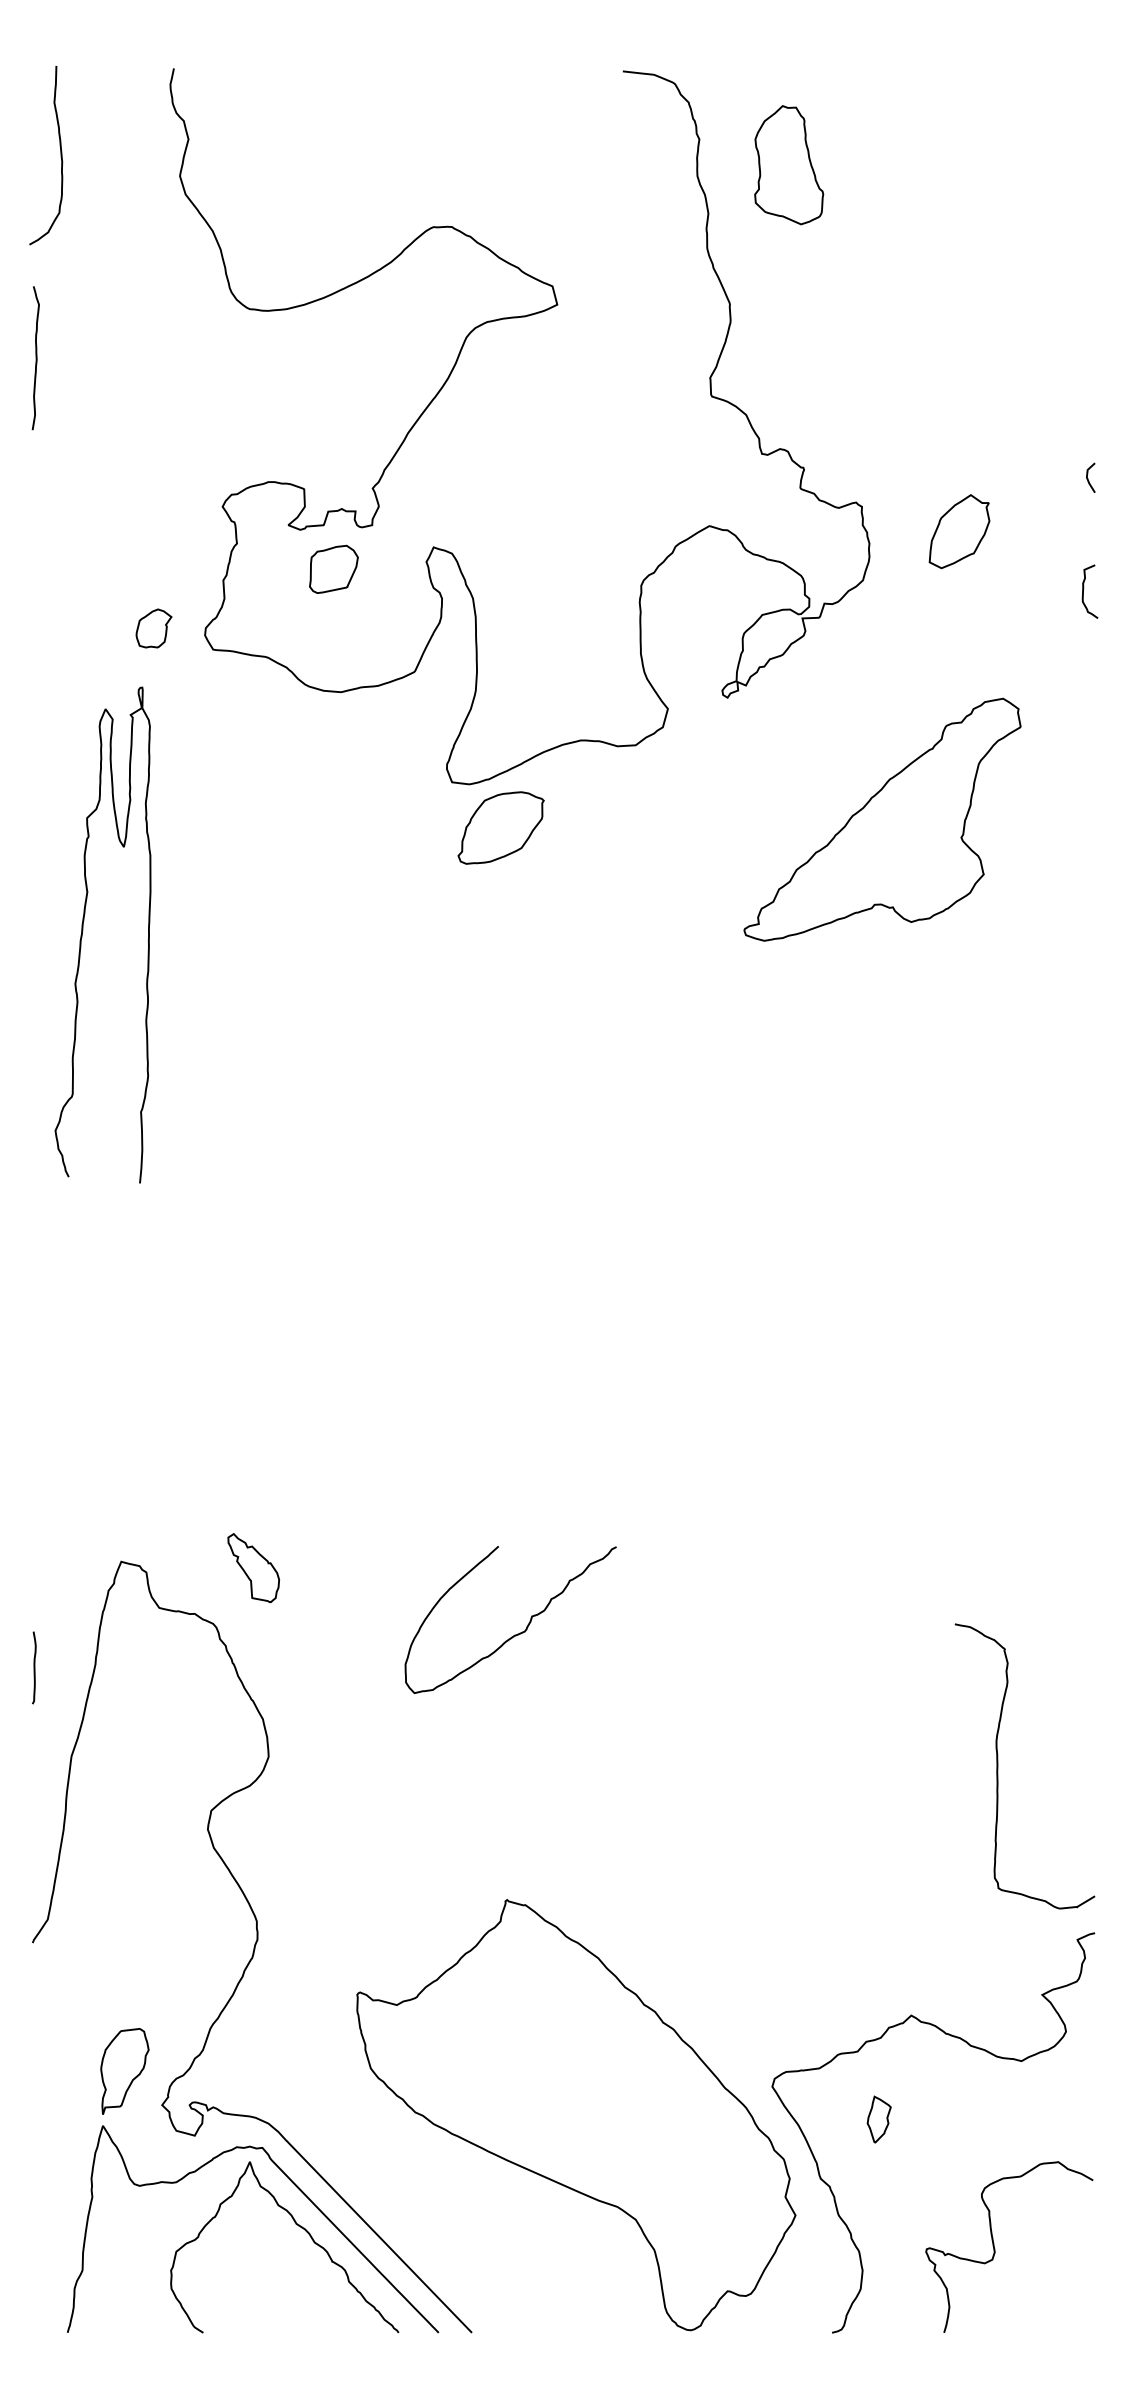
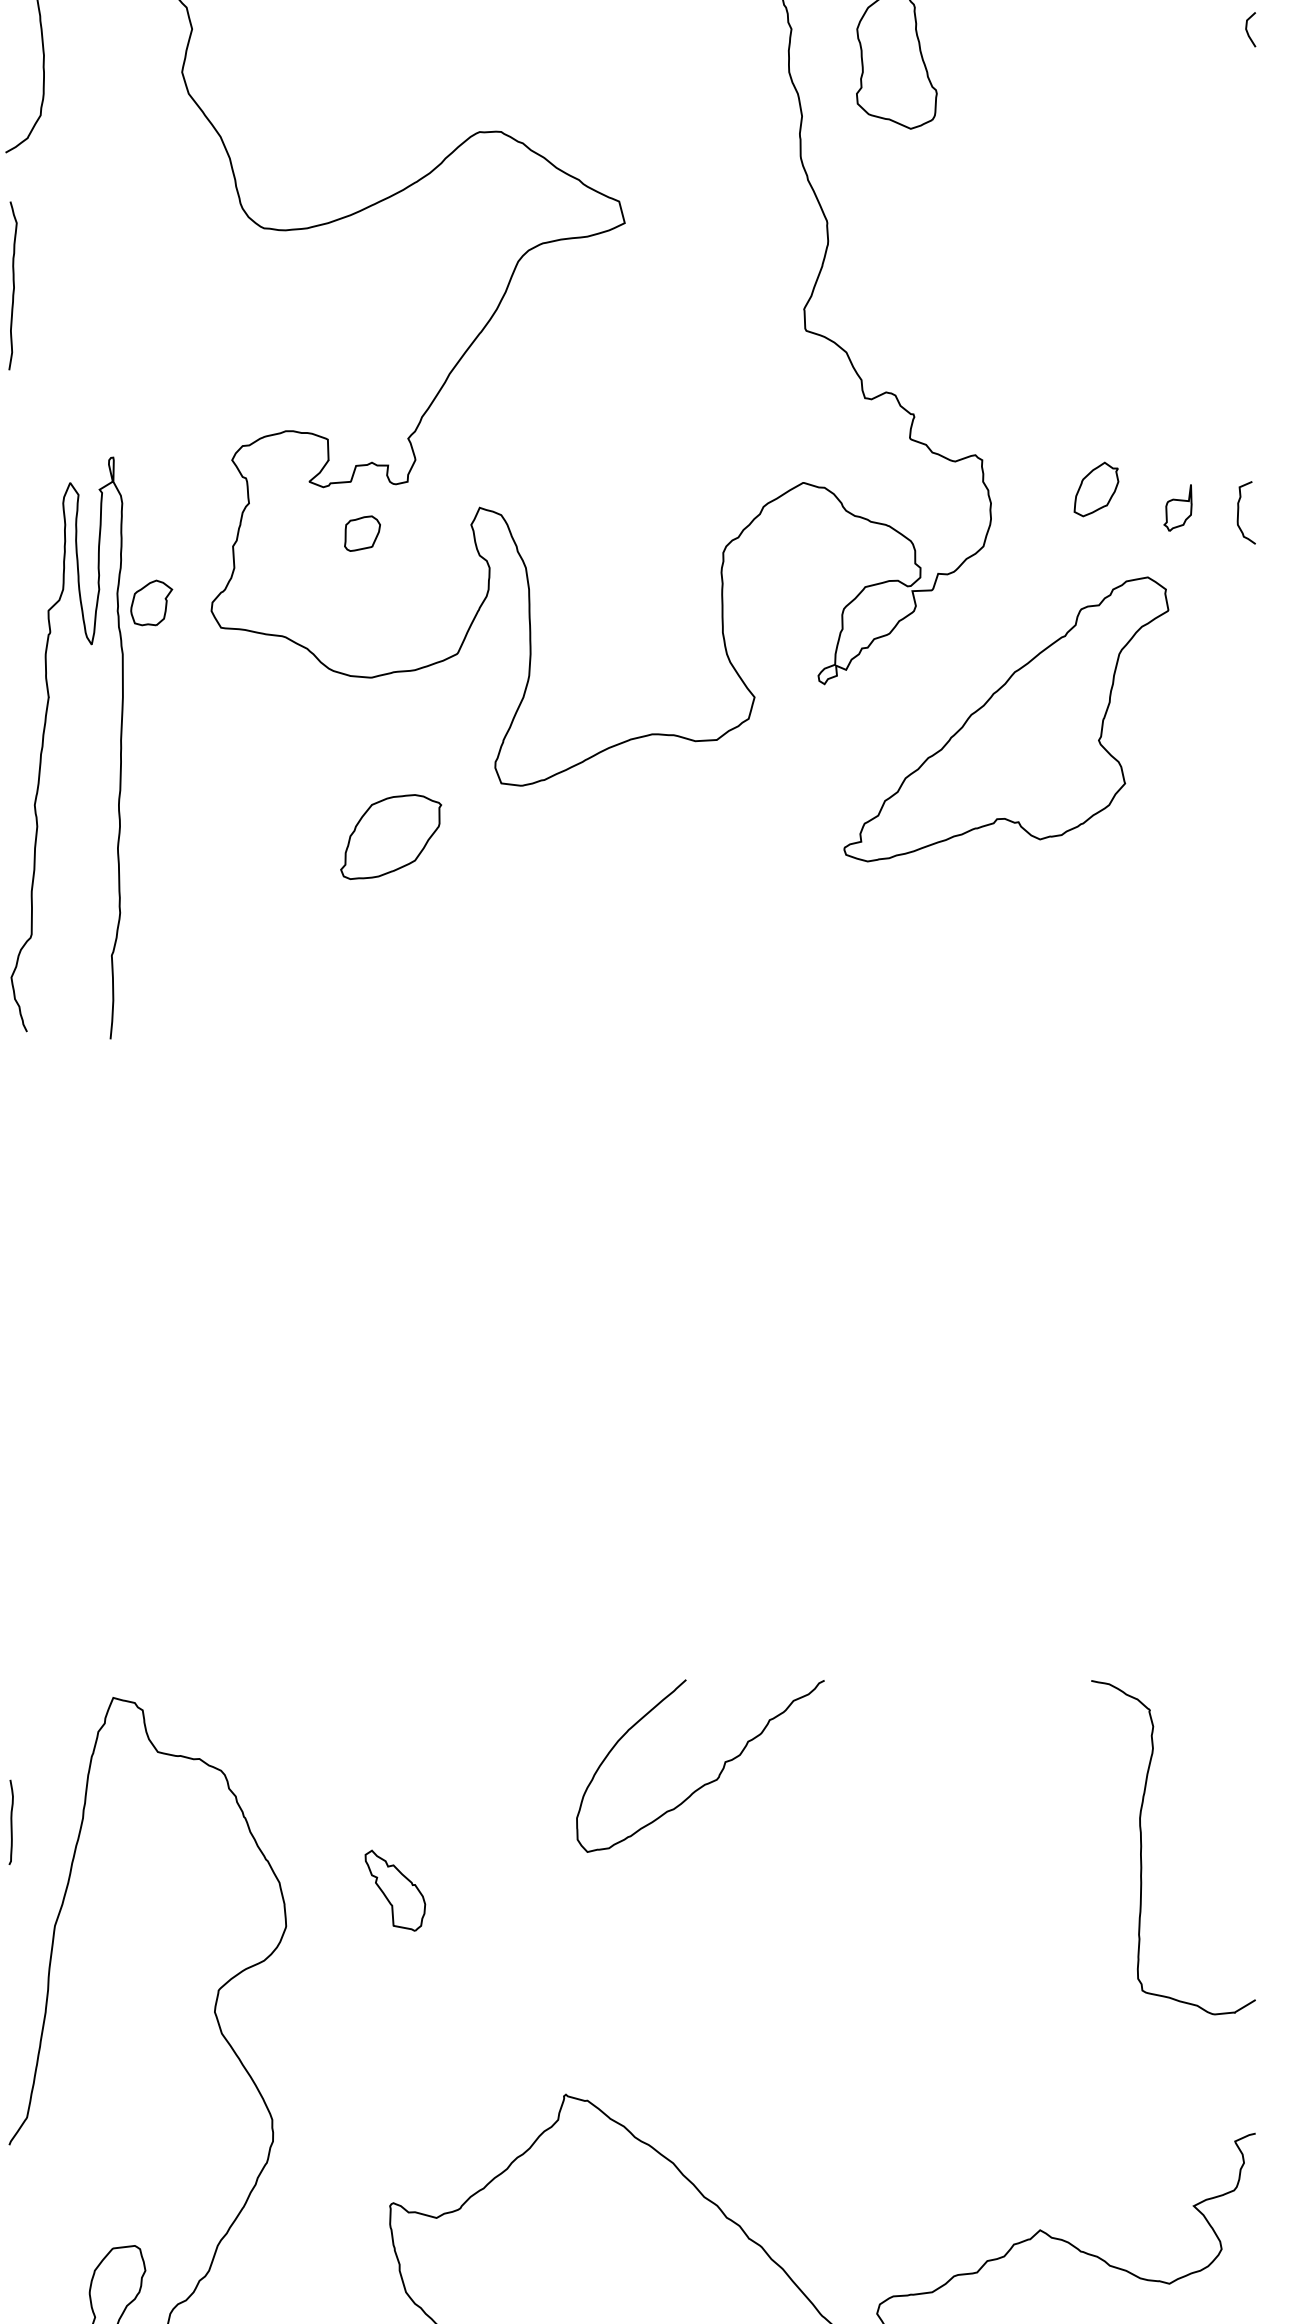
line: (1088, 478) -> (1248, 30), moved
part: (958, 531) -> (1095, 489), size x0.62
part: (1028, 547) -> (1177, 507), added
part: (333, 569) -> (362, 533), size x0.62
curve: (1084, 588) -> (1239, 509), moved
part: (882, 819) -> (1006, 719), moved
part: (500, 827) -> (390, 836), moved
curve: (83, 931) -> (44, 743), moved
part: (253, 1568) -> (395, 1891), moved
curve: (514, 1634) -> (704, 1783), moved
curve: (998, 1766) -> (1142, 1847), moved

